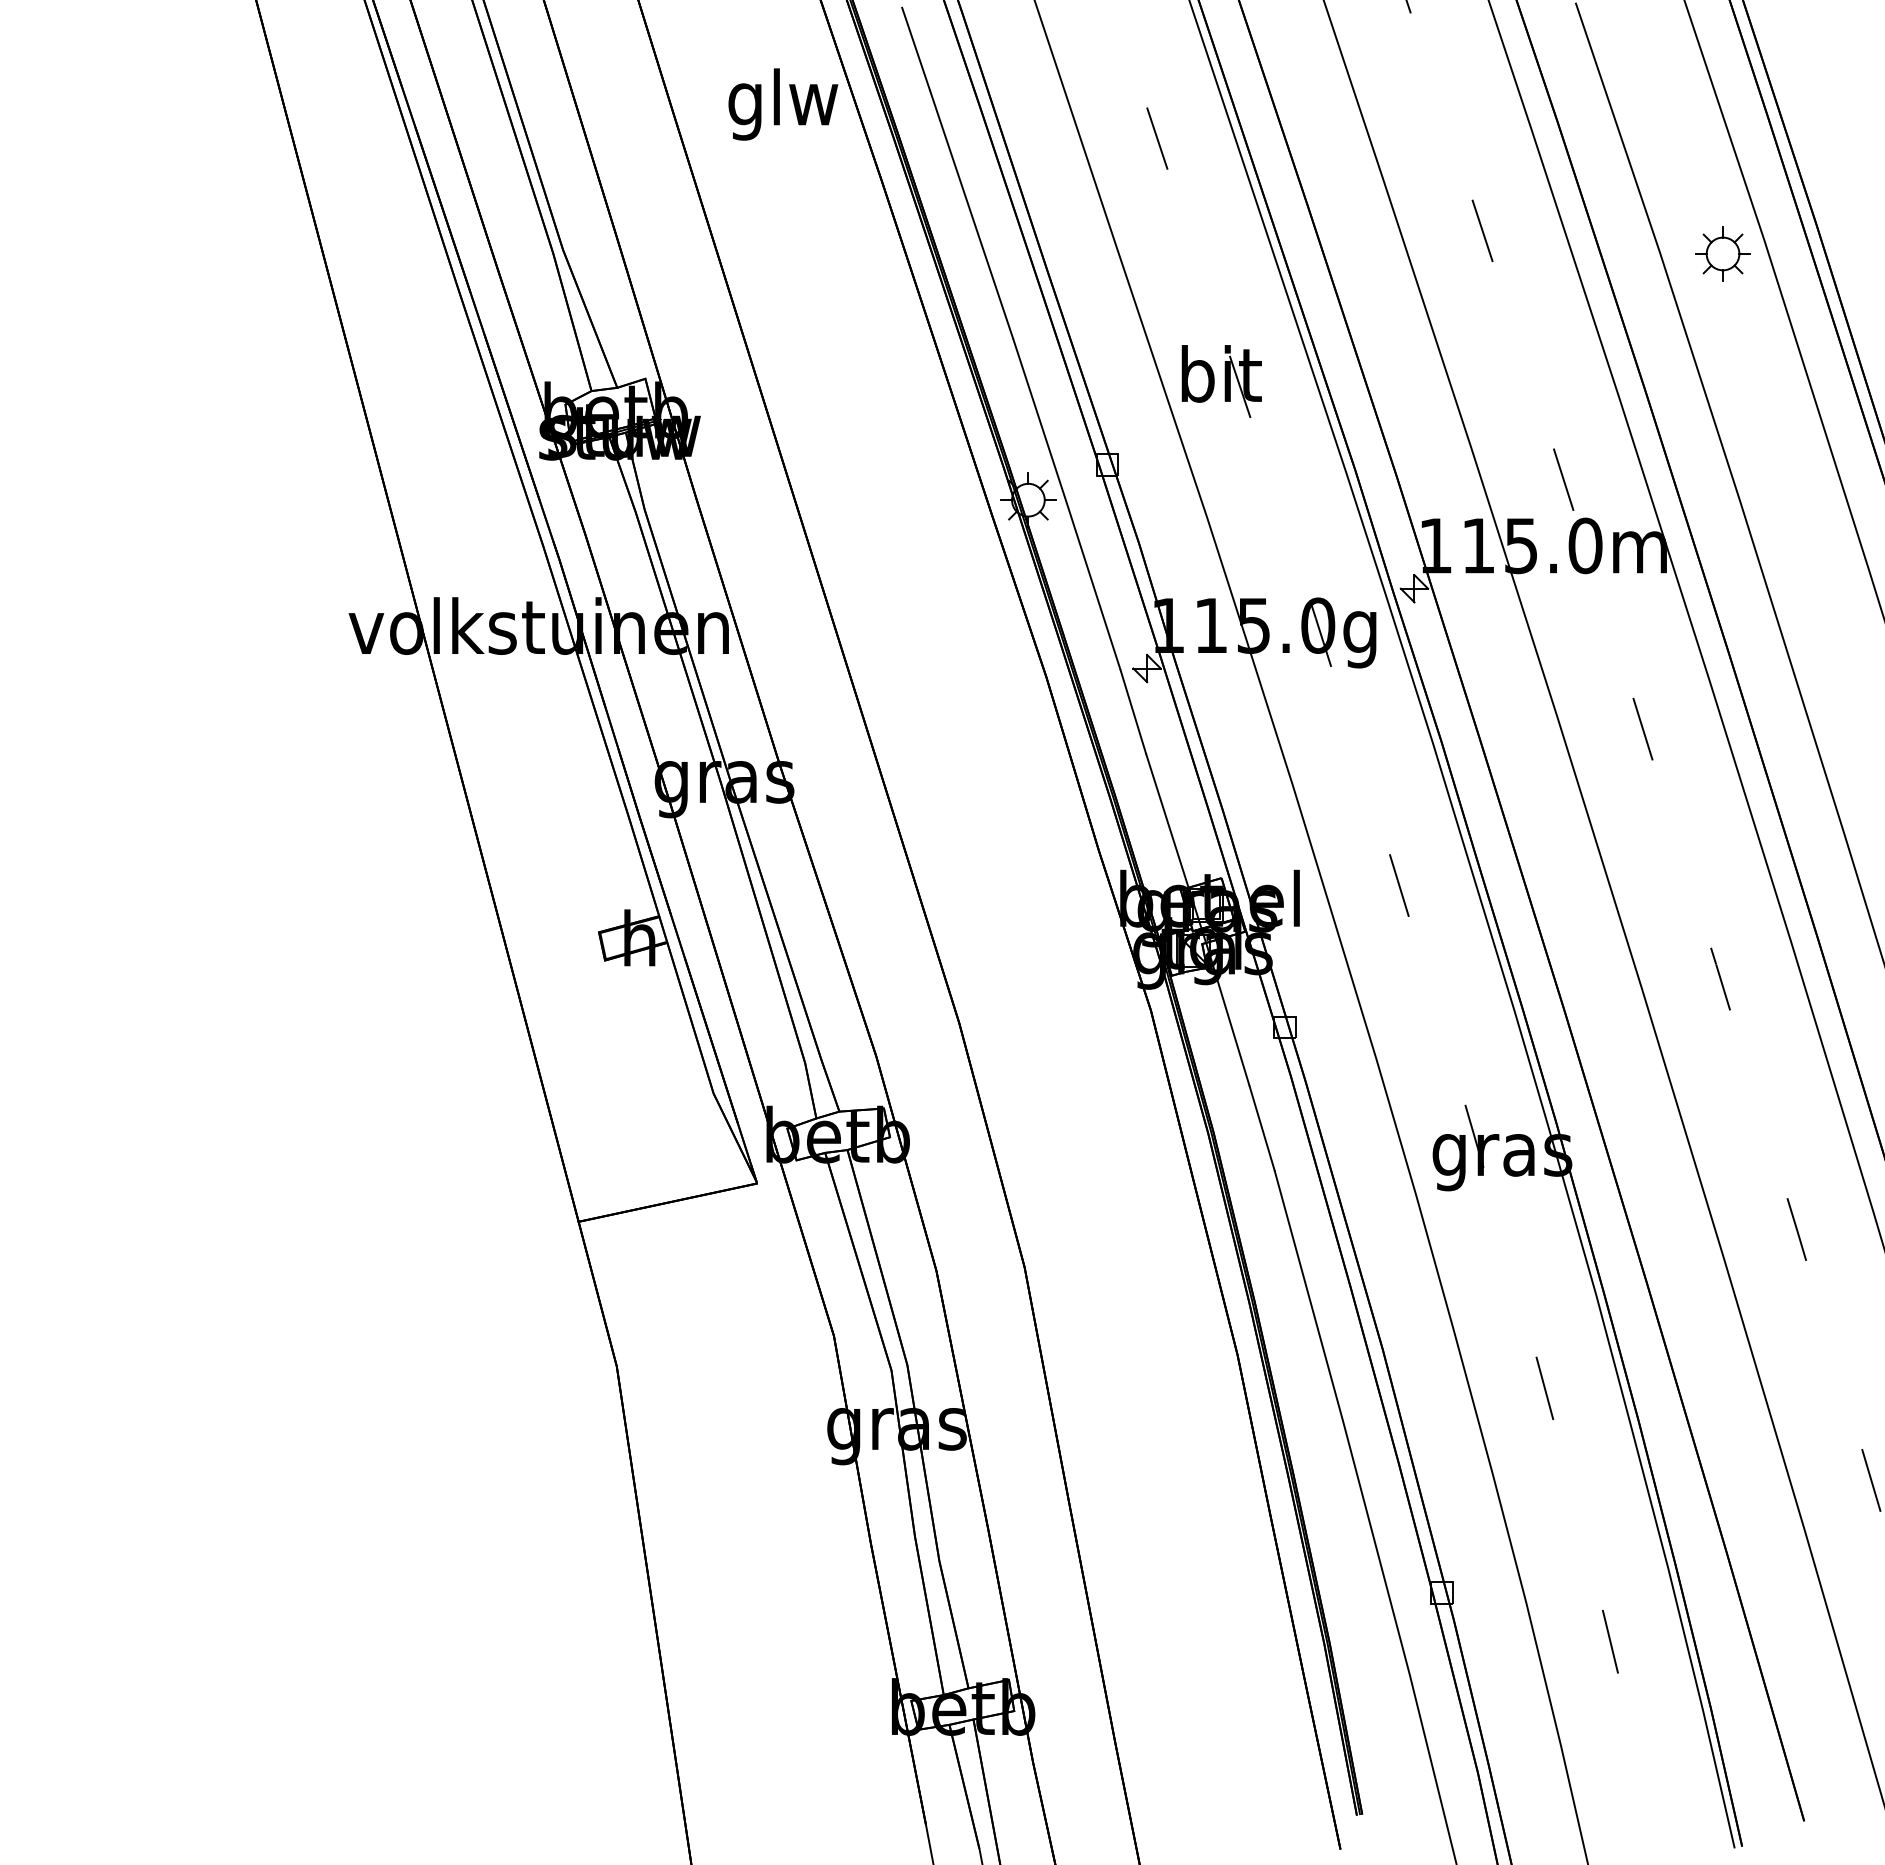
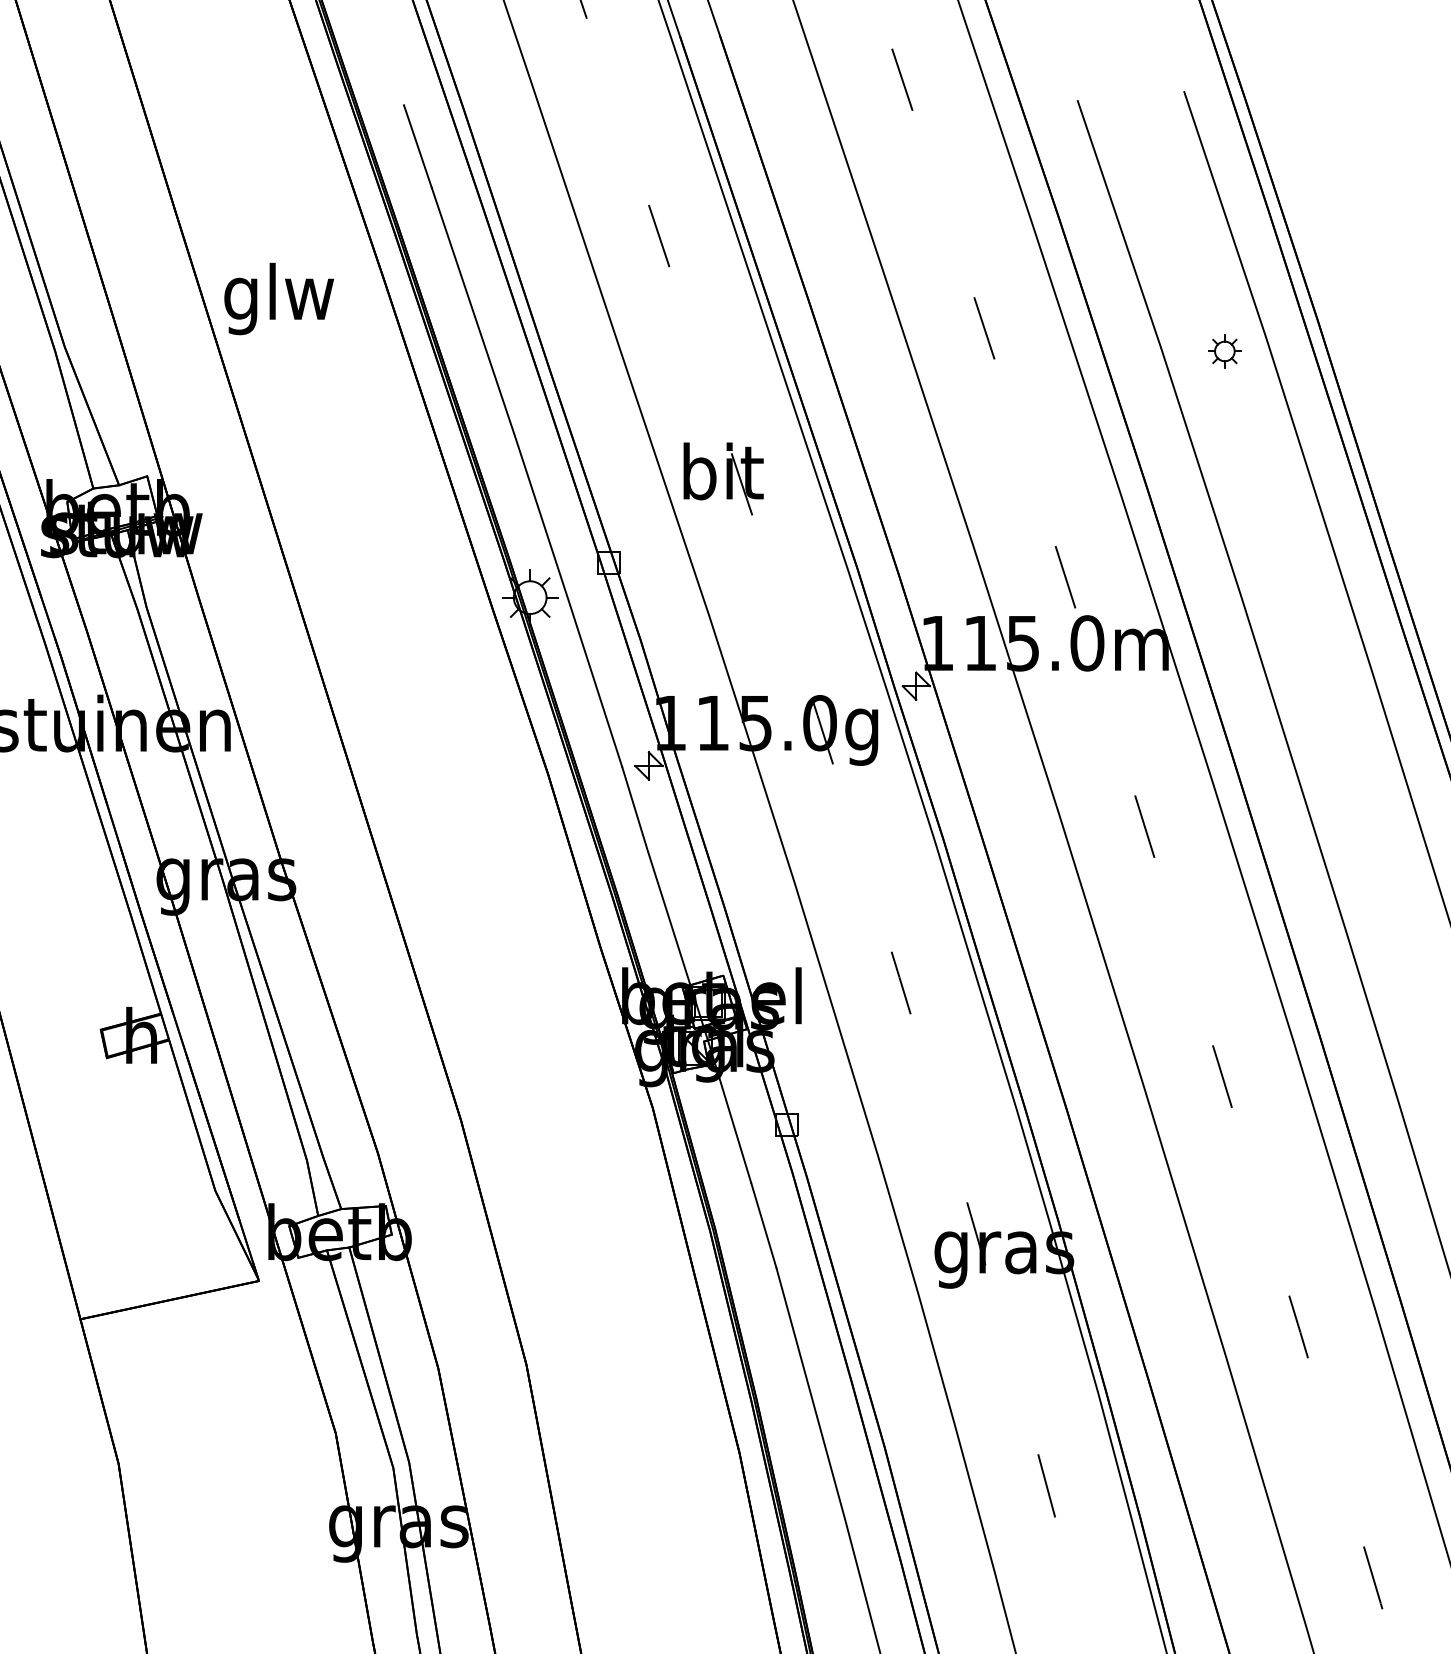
text: (783, 104) -> (279, 298), moved
part: (1722, 253) -> (1224, 350), size x0.6

